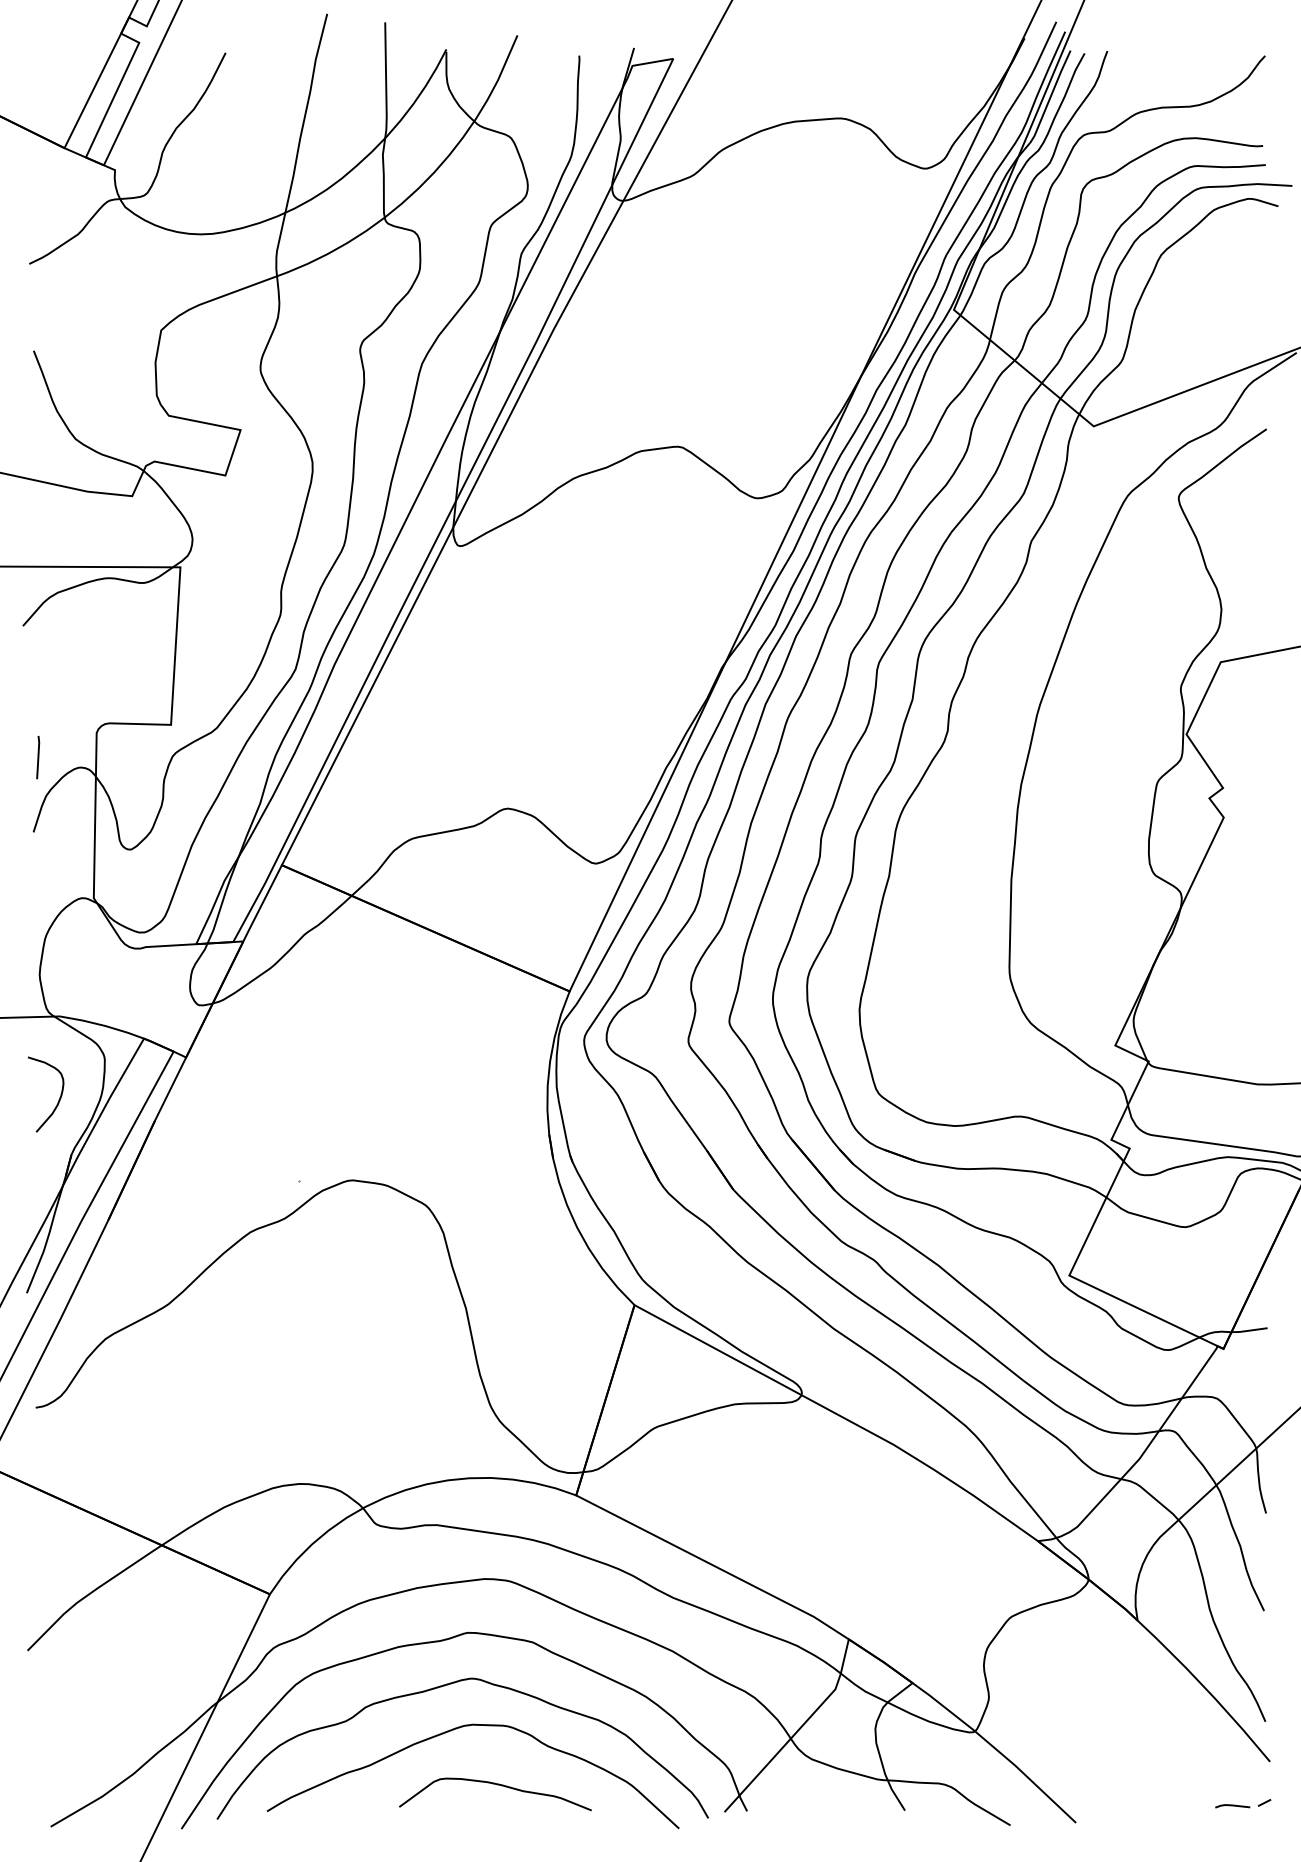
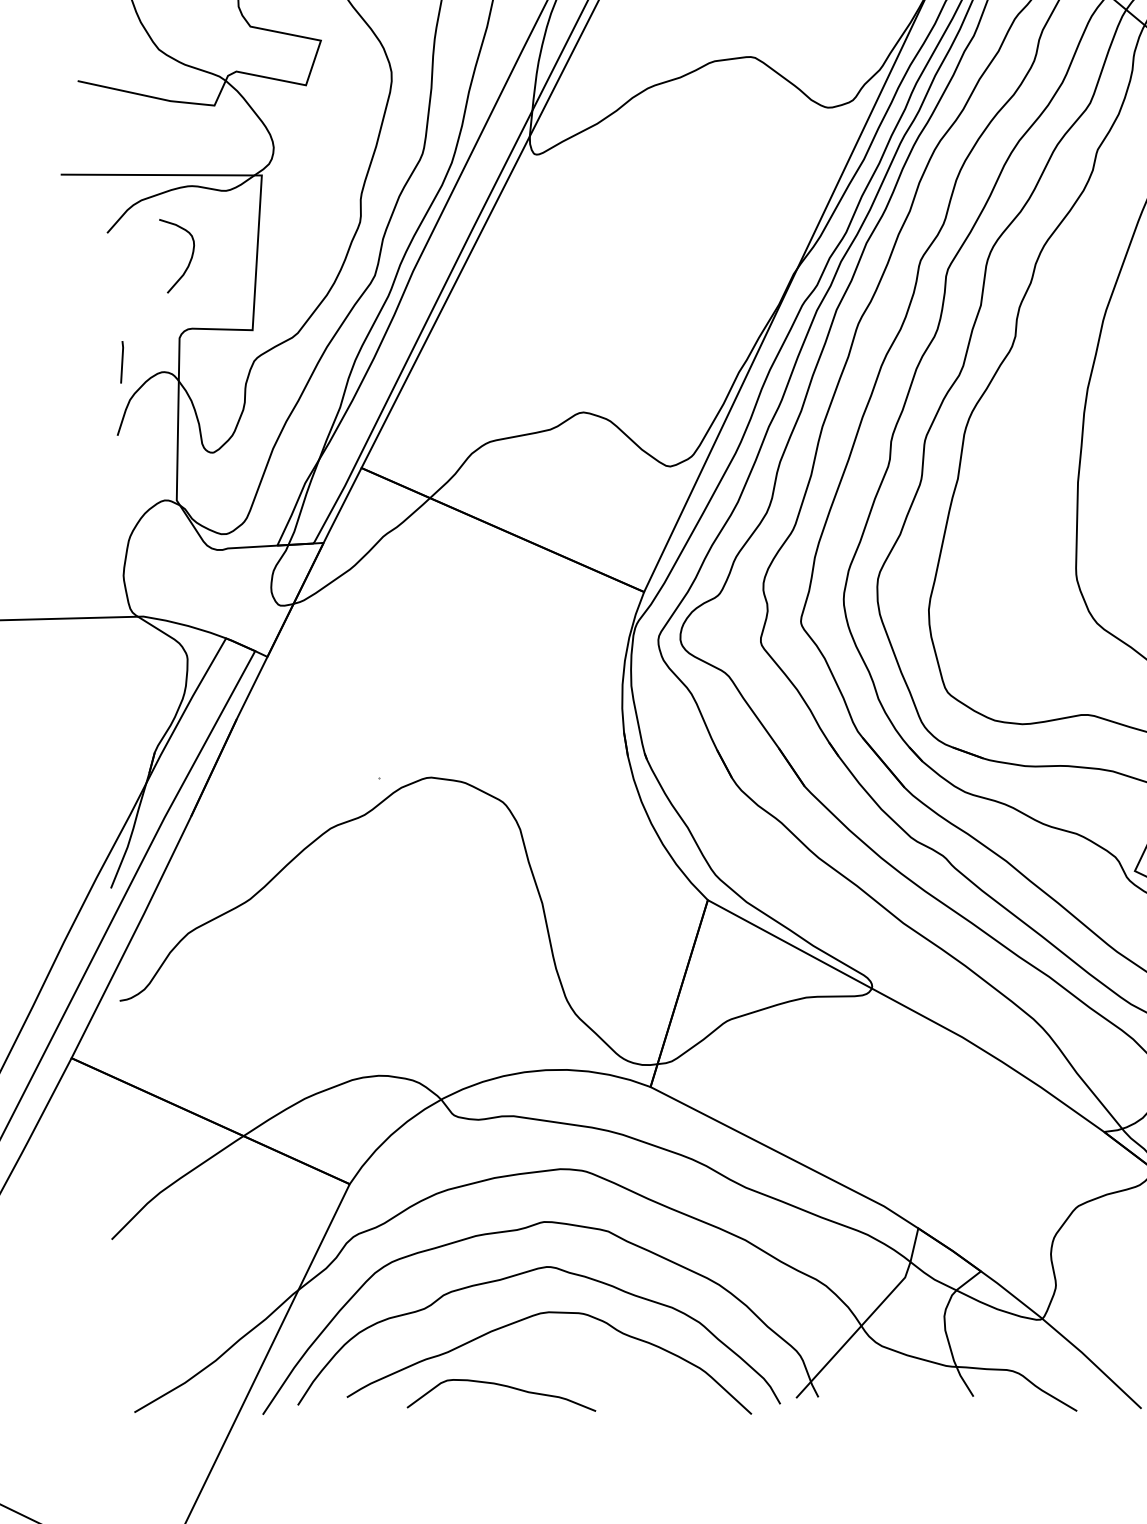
curve: (58, 1099) -> (189, 261), moved
curve: (497, 1785) -> (503, 1386), moved

